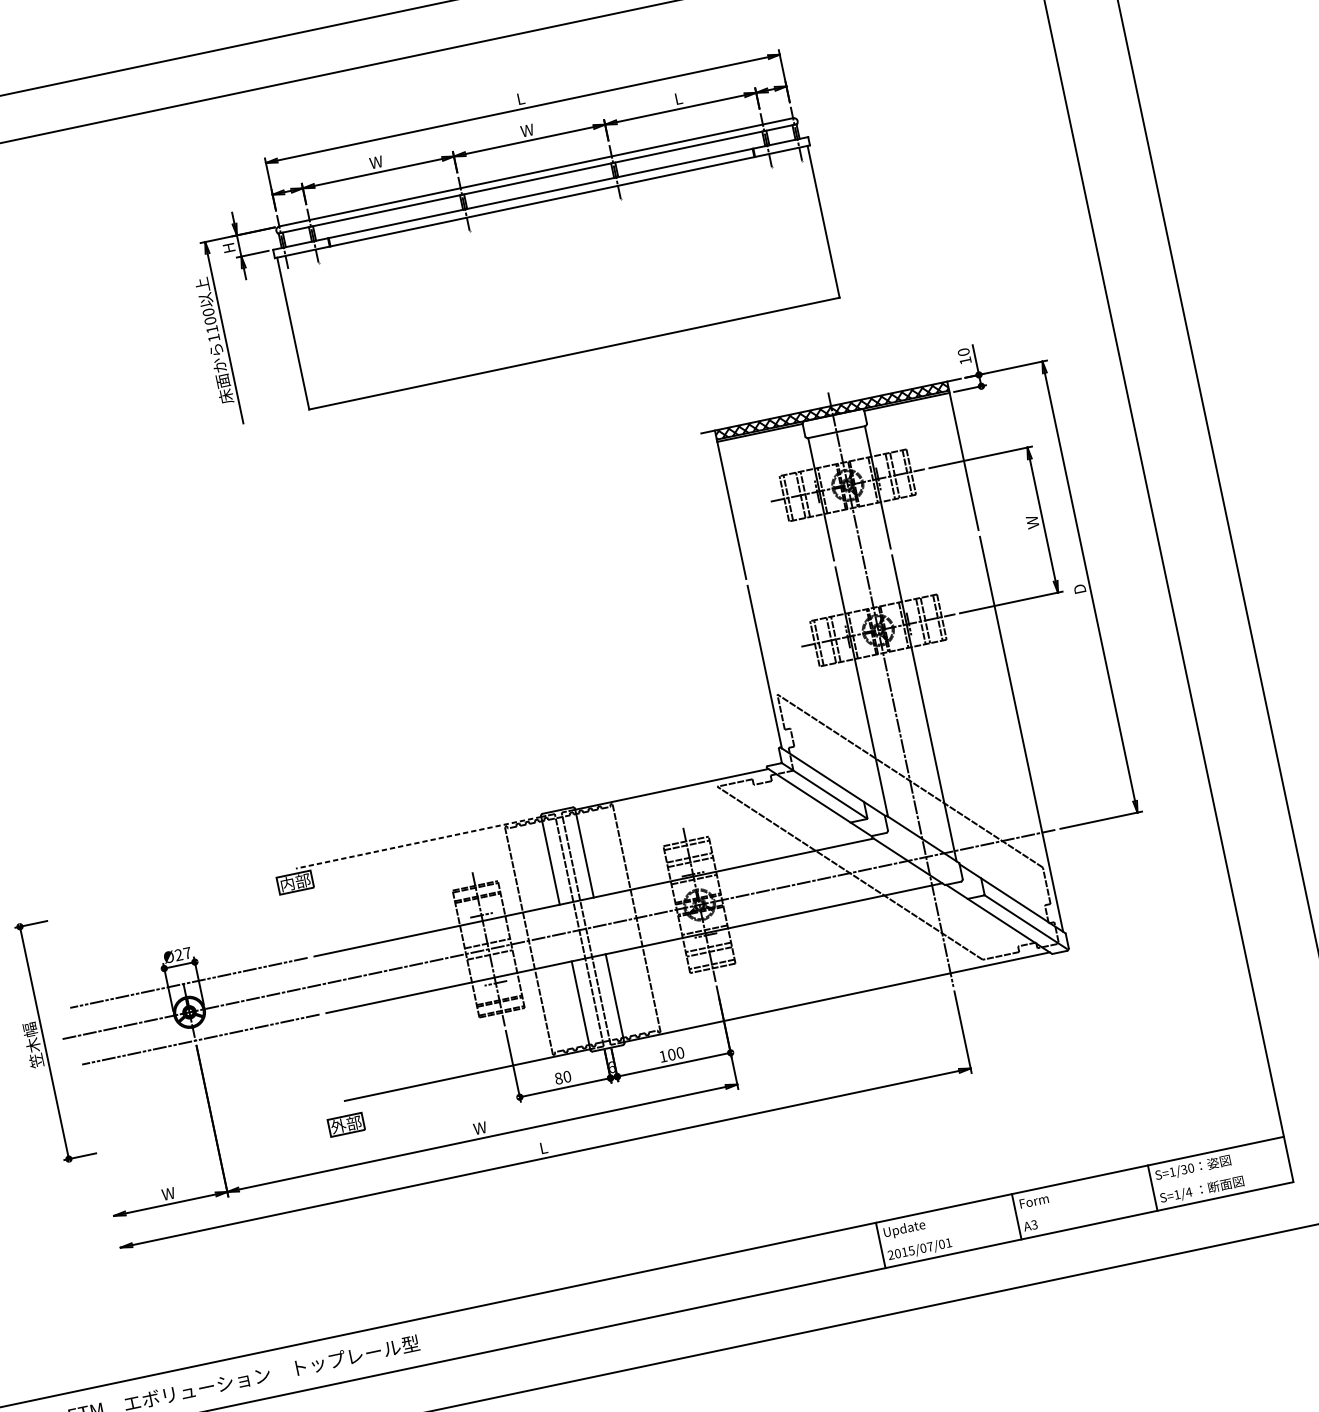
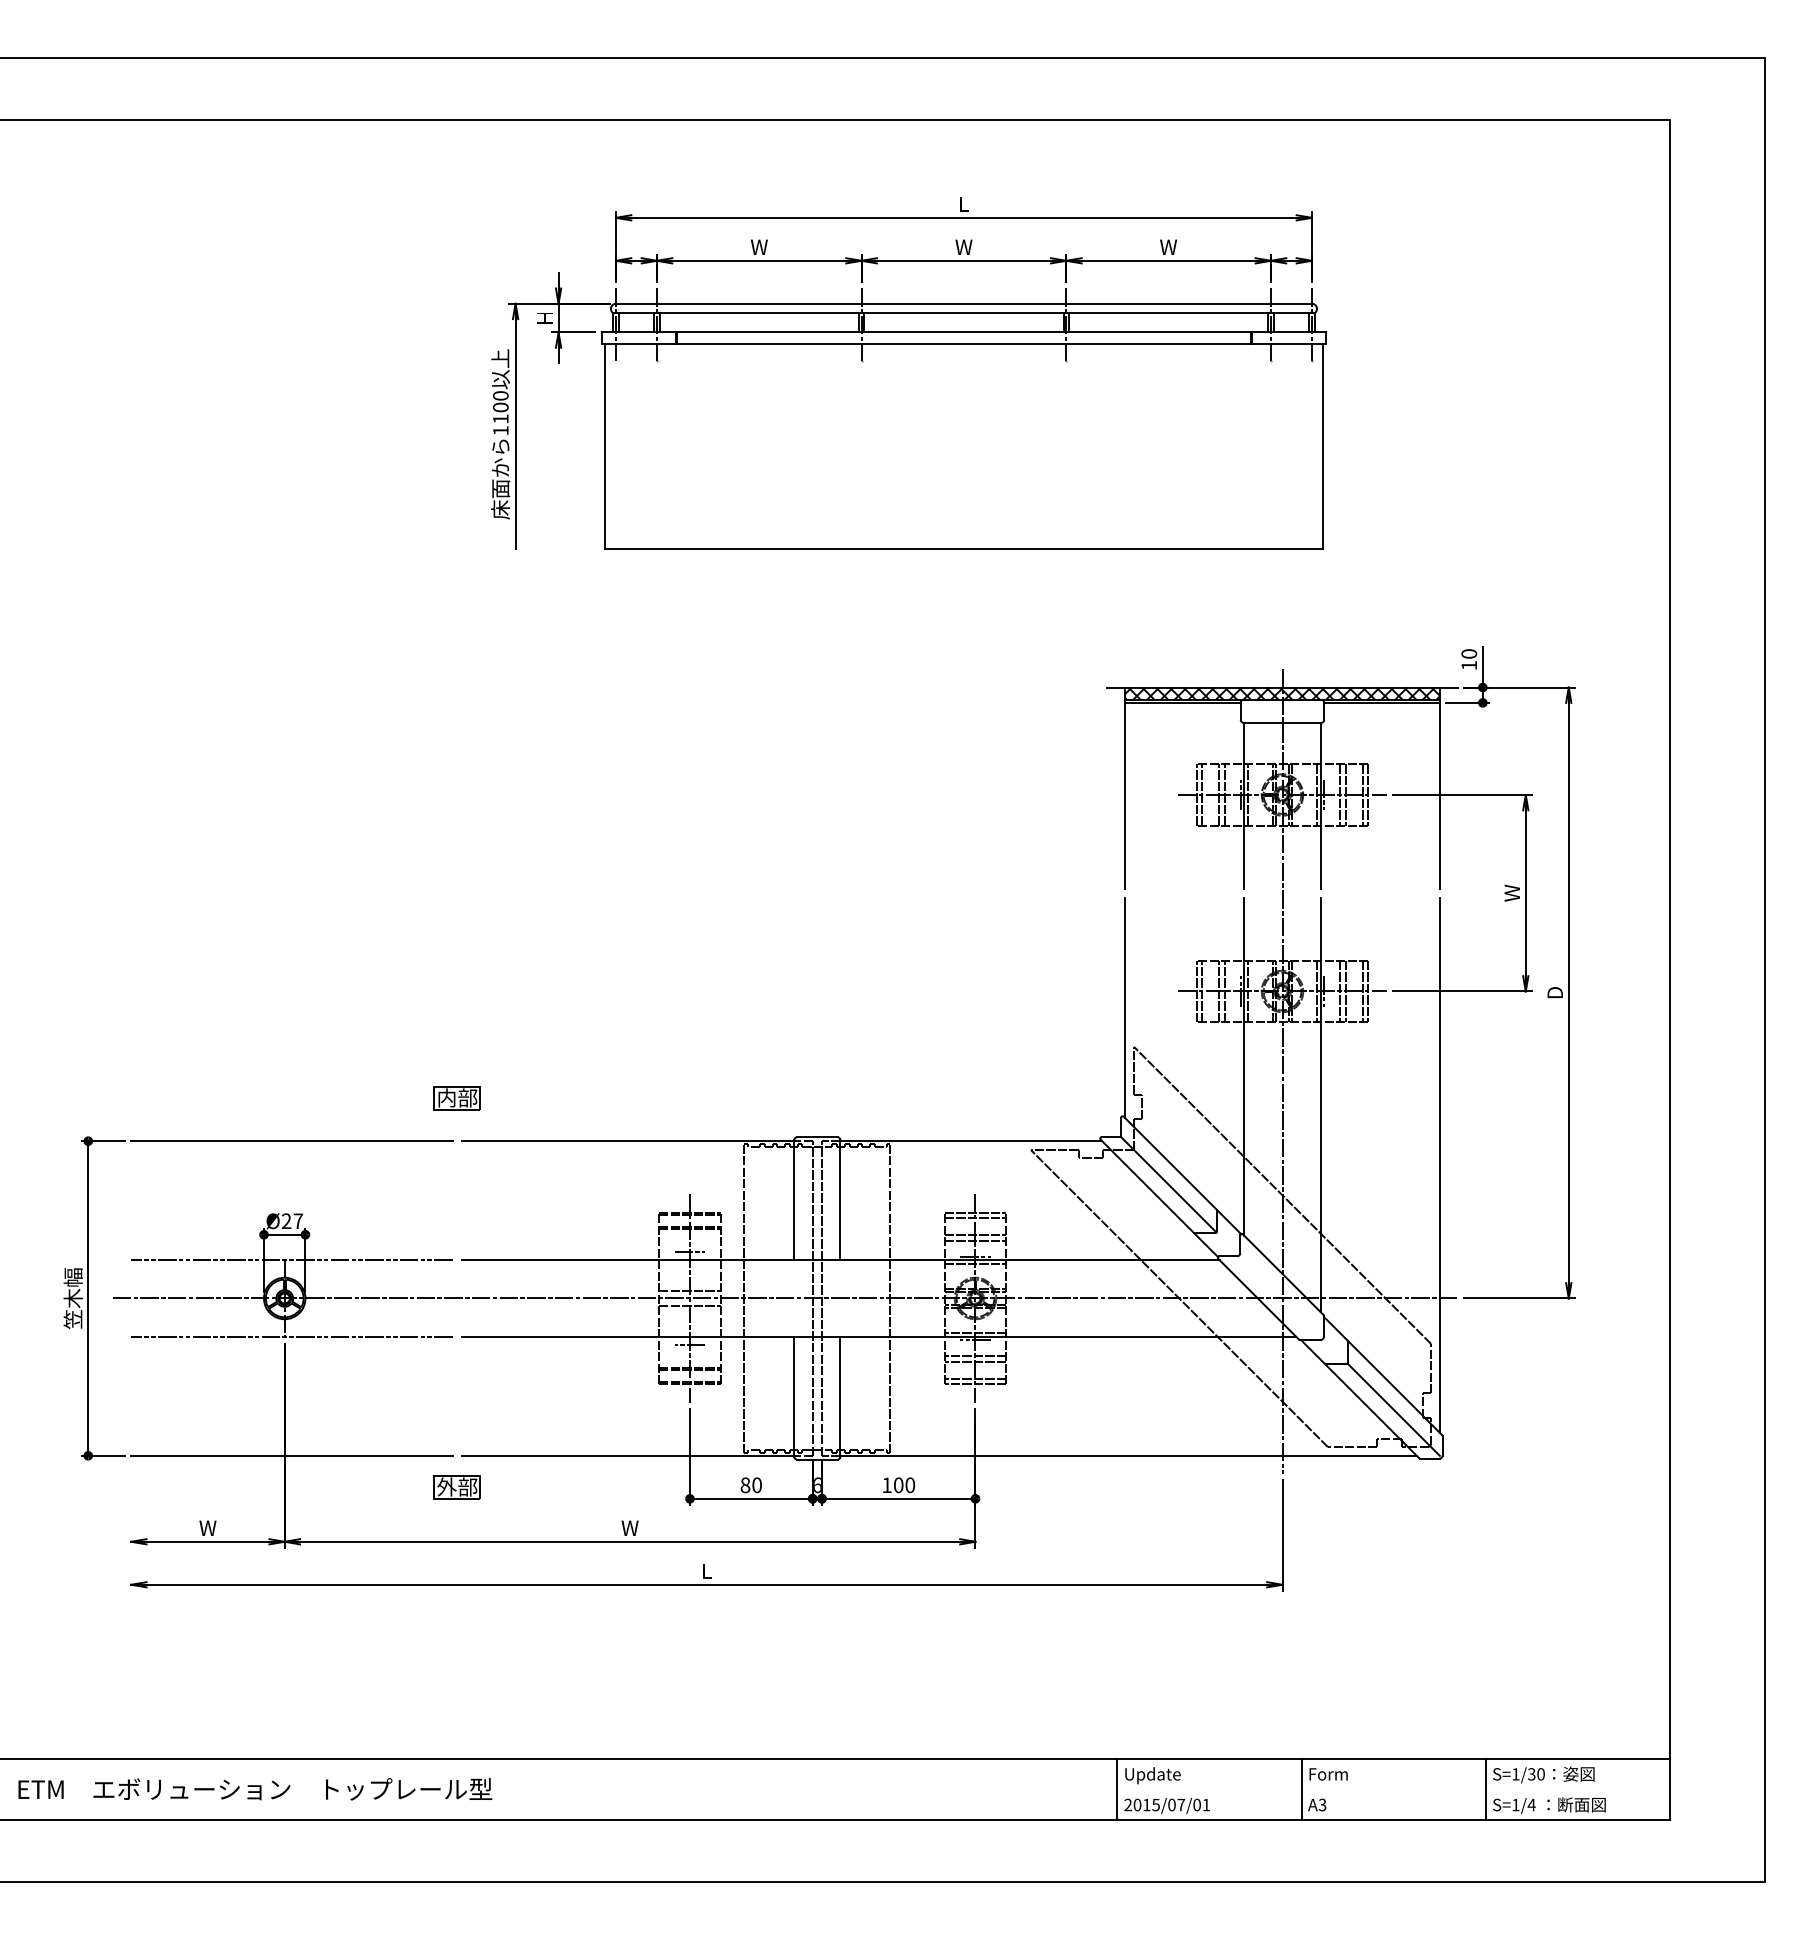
text: (678, 98) -> (1168, 246), L -> W
line: (418, 843) -> (627, 1141), dashed -> solid
part: (294, 883) -> (456, 1098), moved
line: (170, 895) -> (291, 1141), added
line: (218, 1127) -> (291, 1455), added

